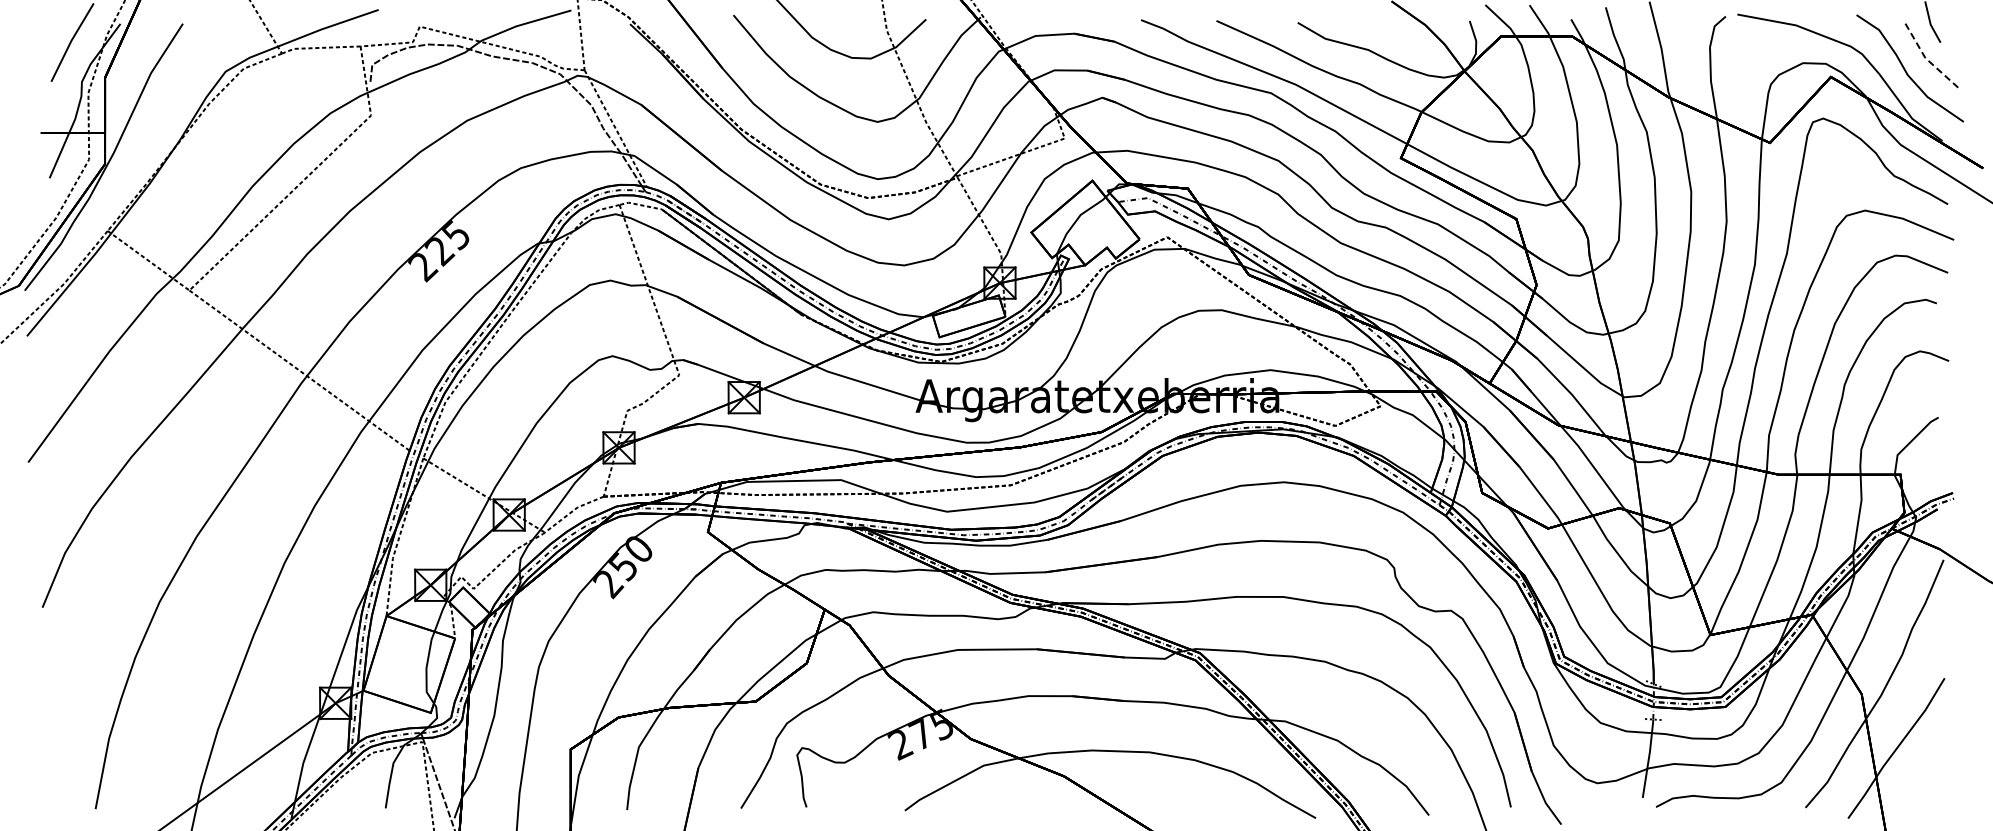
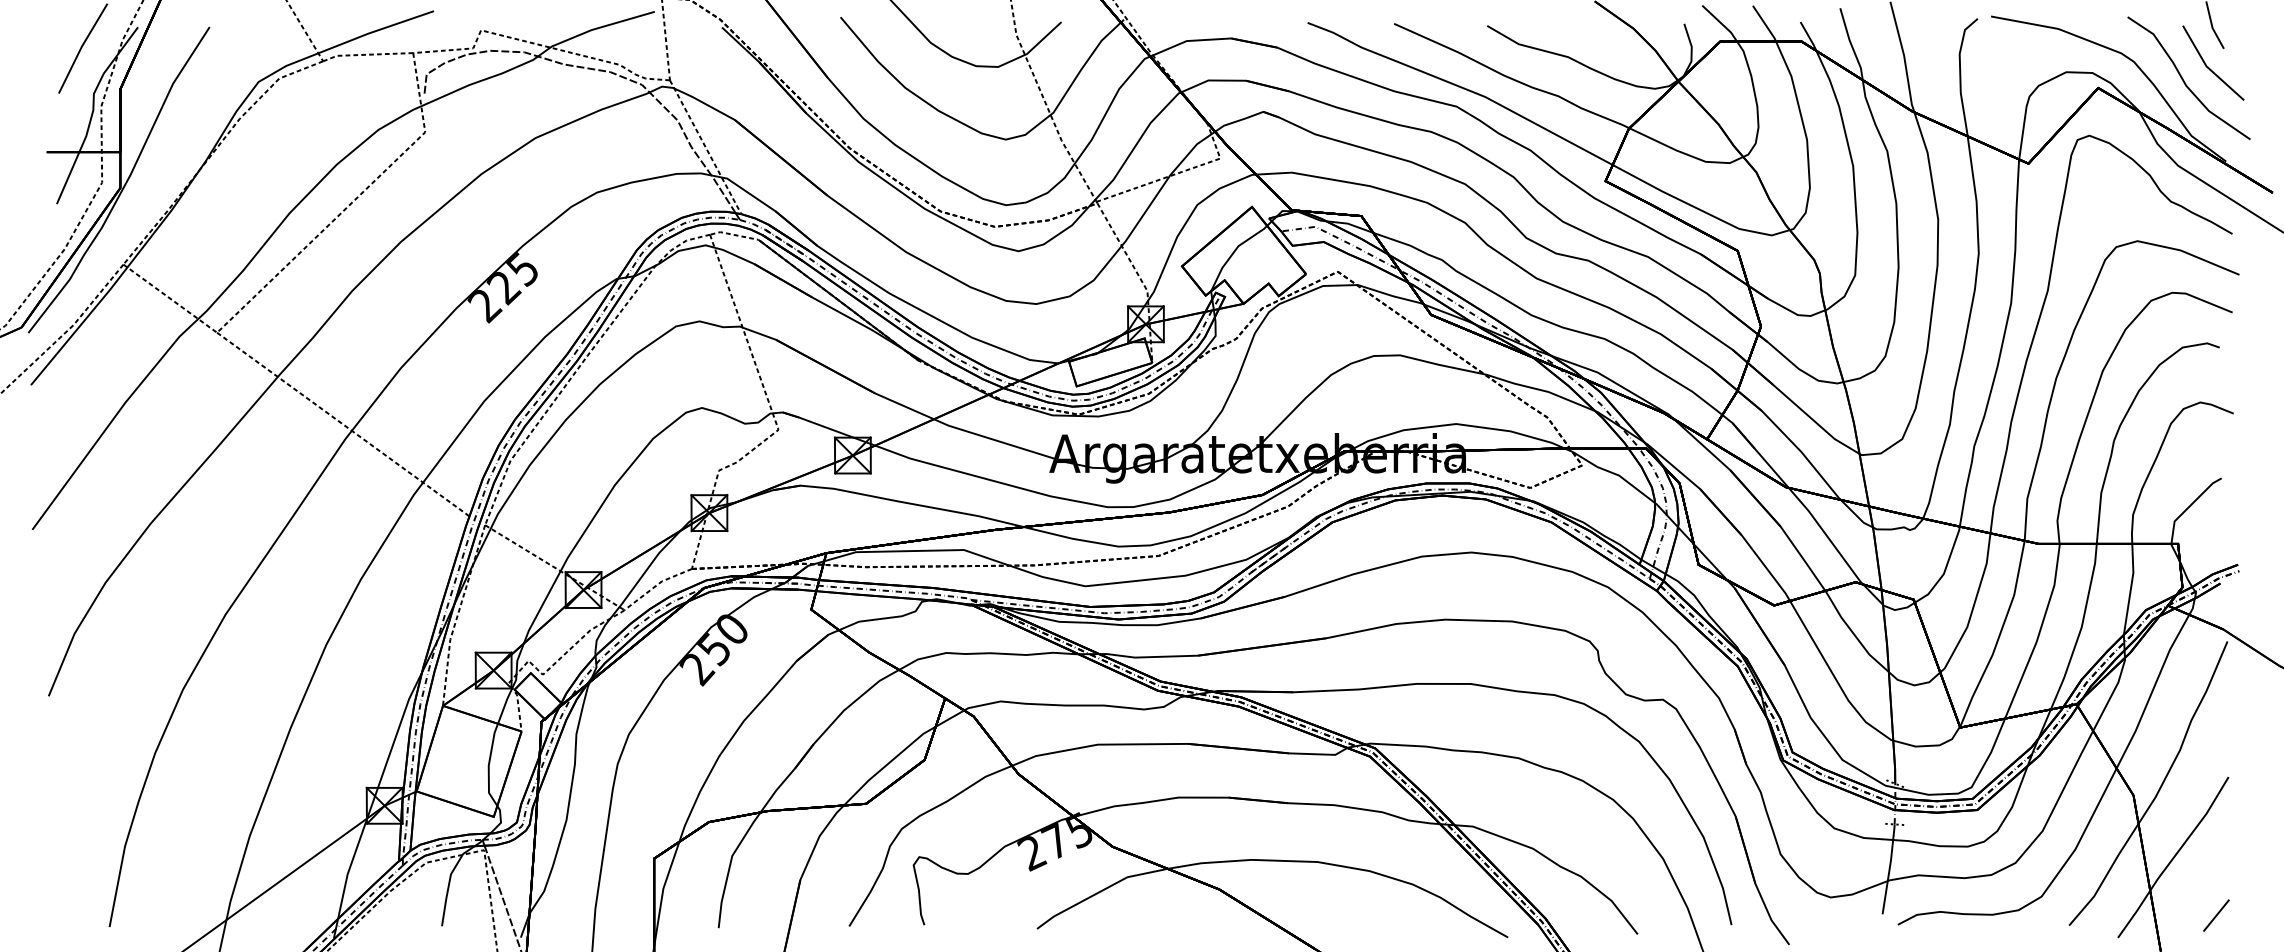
line: (1926, 58) -> (2207, 66), dashed -> solid
line: (1933, 798) -> (2215, 914), added

